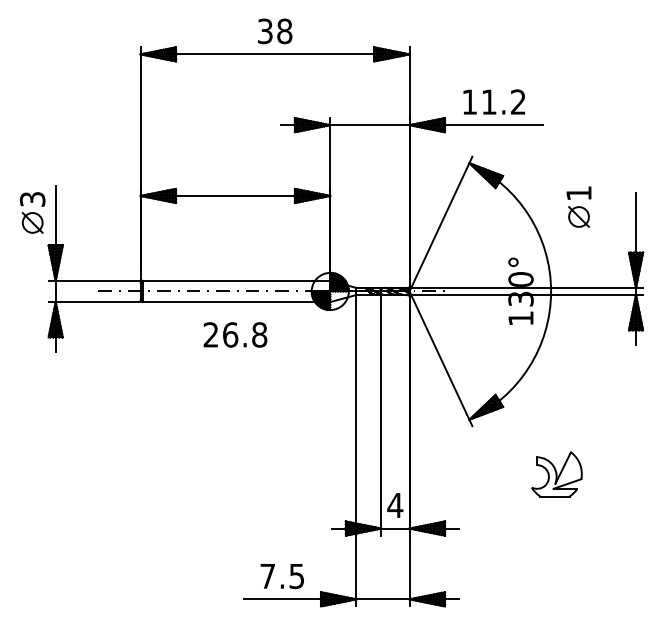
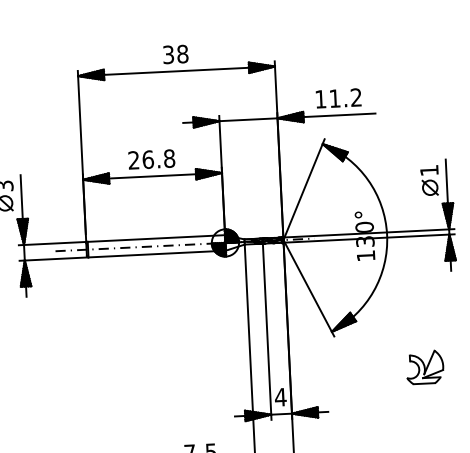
part: (578, 206) -> (429, 180), moved
text: (235, 334) -> (151, 159), moved
part: (556, 474) -> (424, 367), moved

